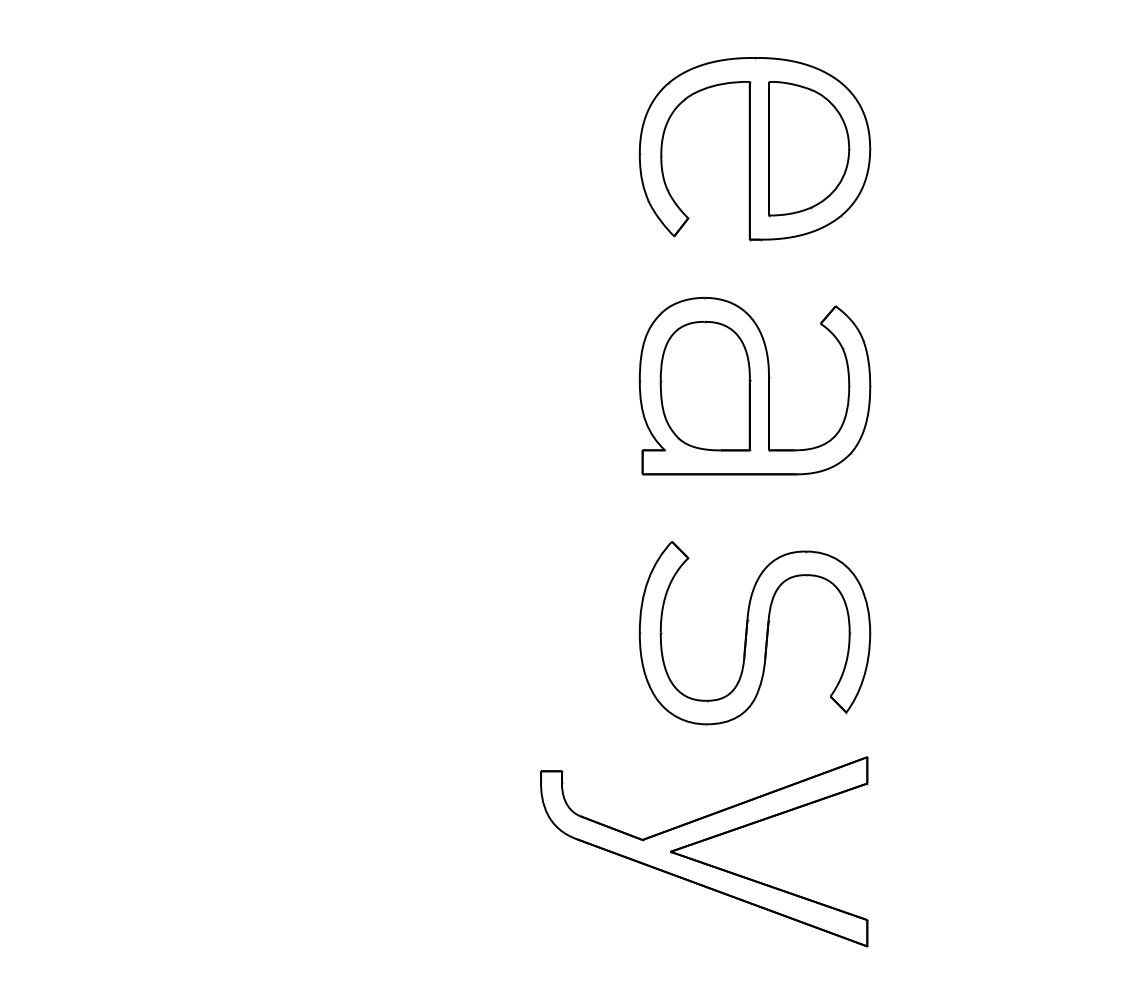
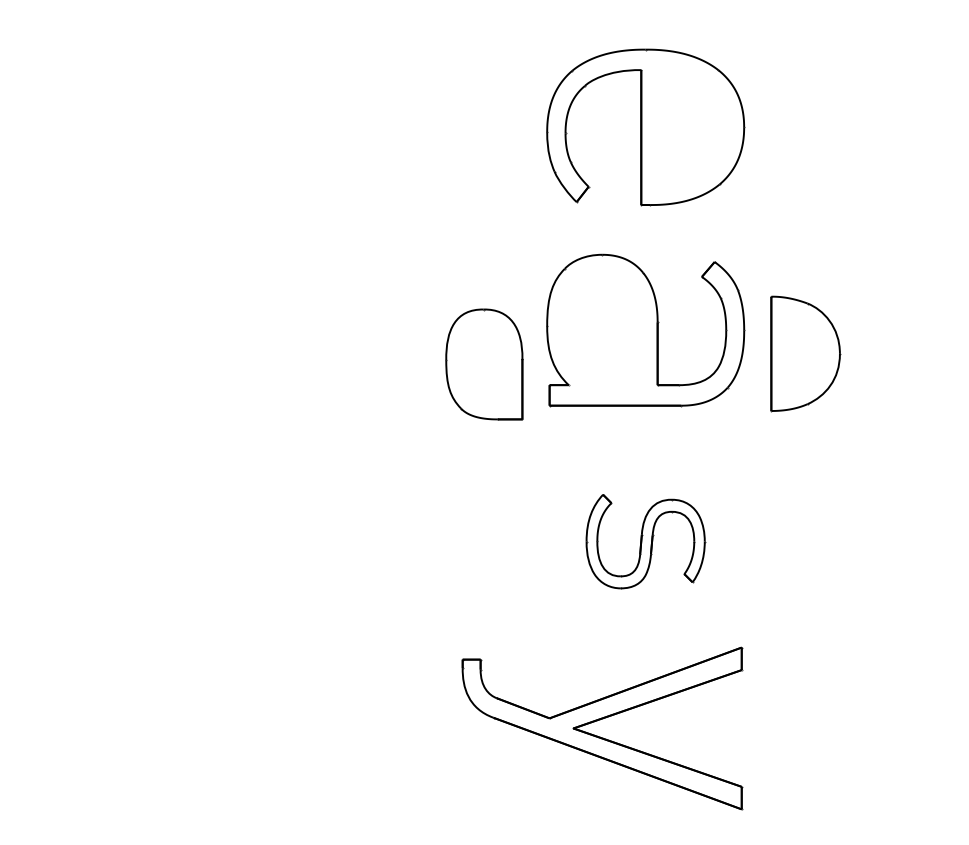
part: (809, 149) -> (806, 354), moved
part: (705, 386) -> (484, 364), moved
part: (754, 633) -> (645, 541), size x0.6

